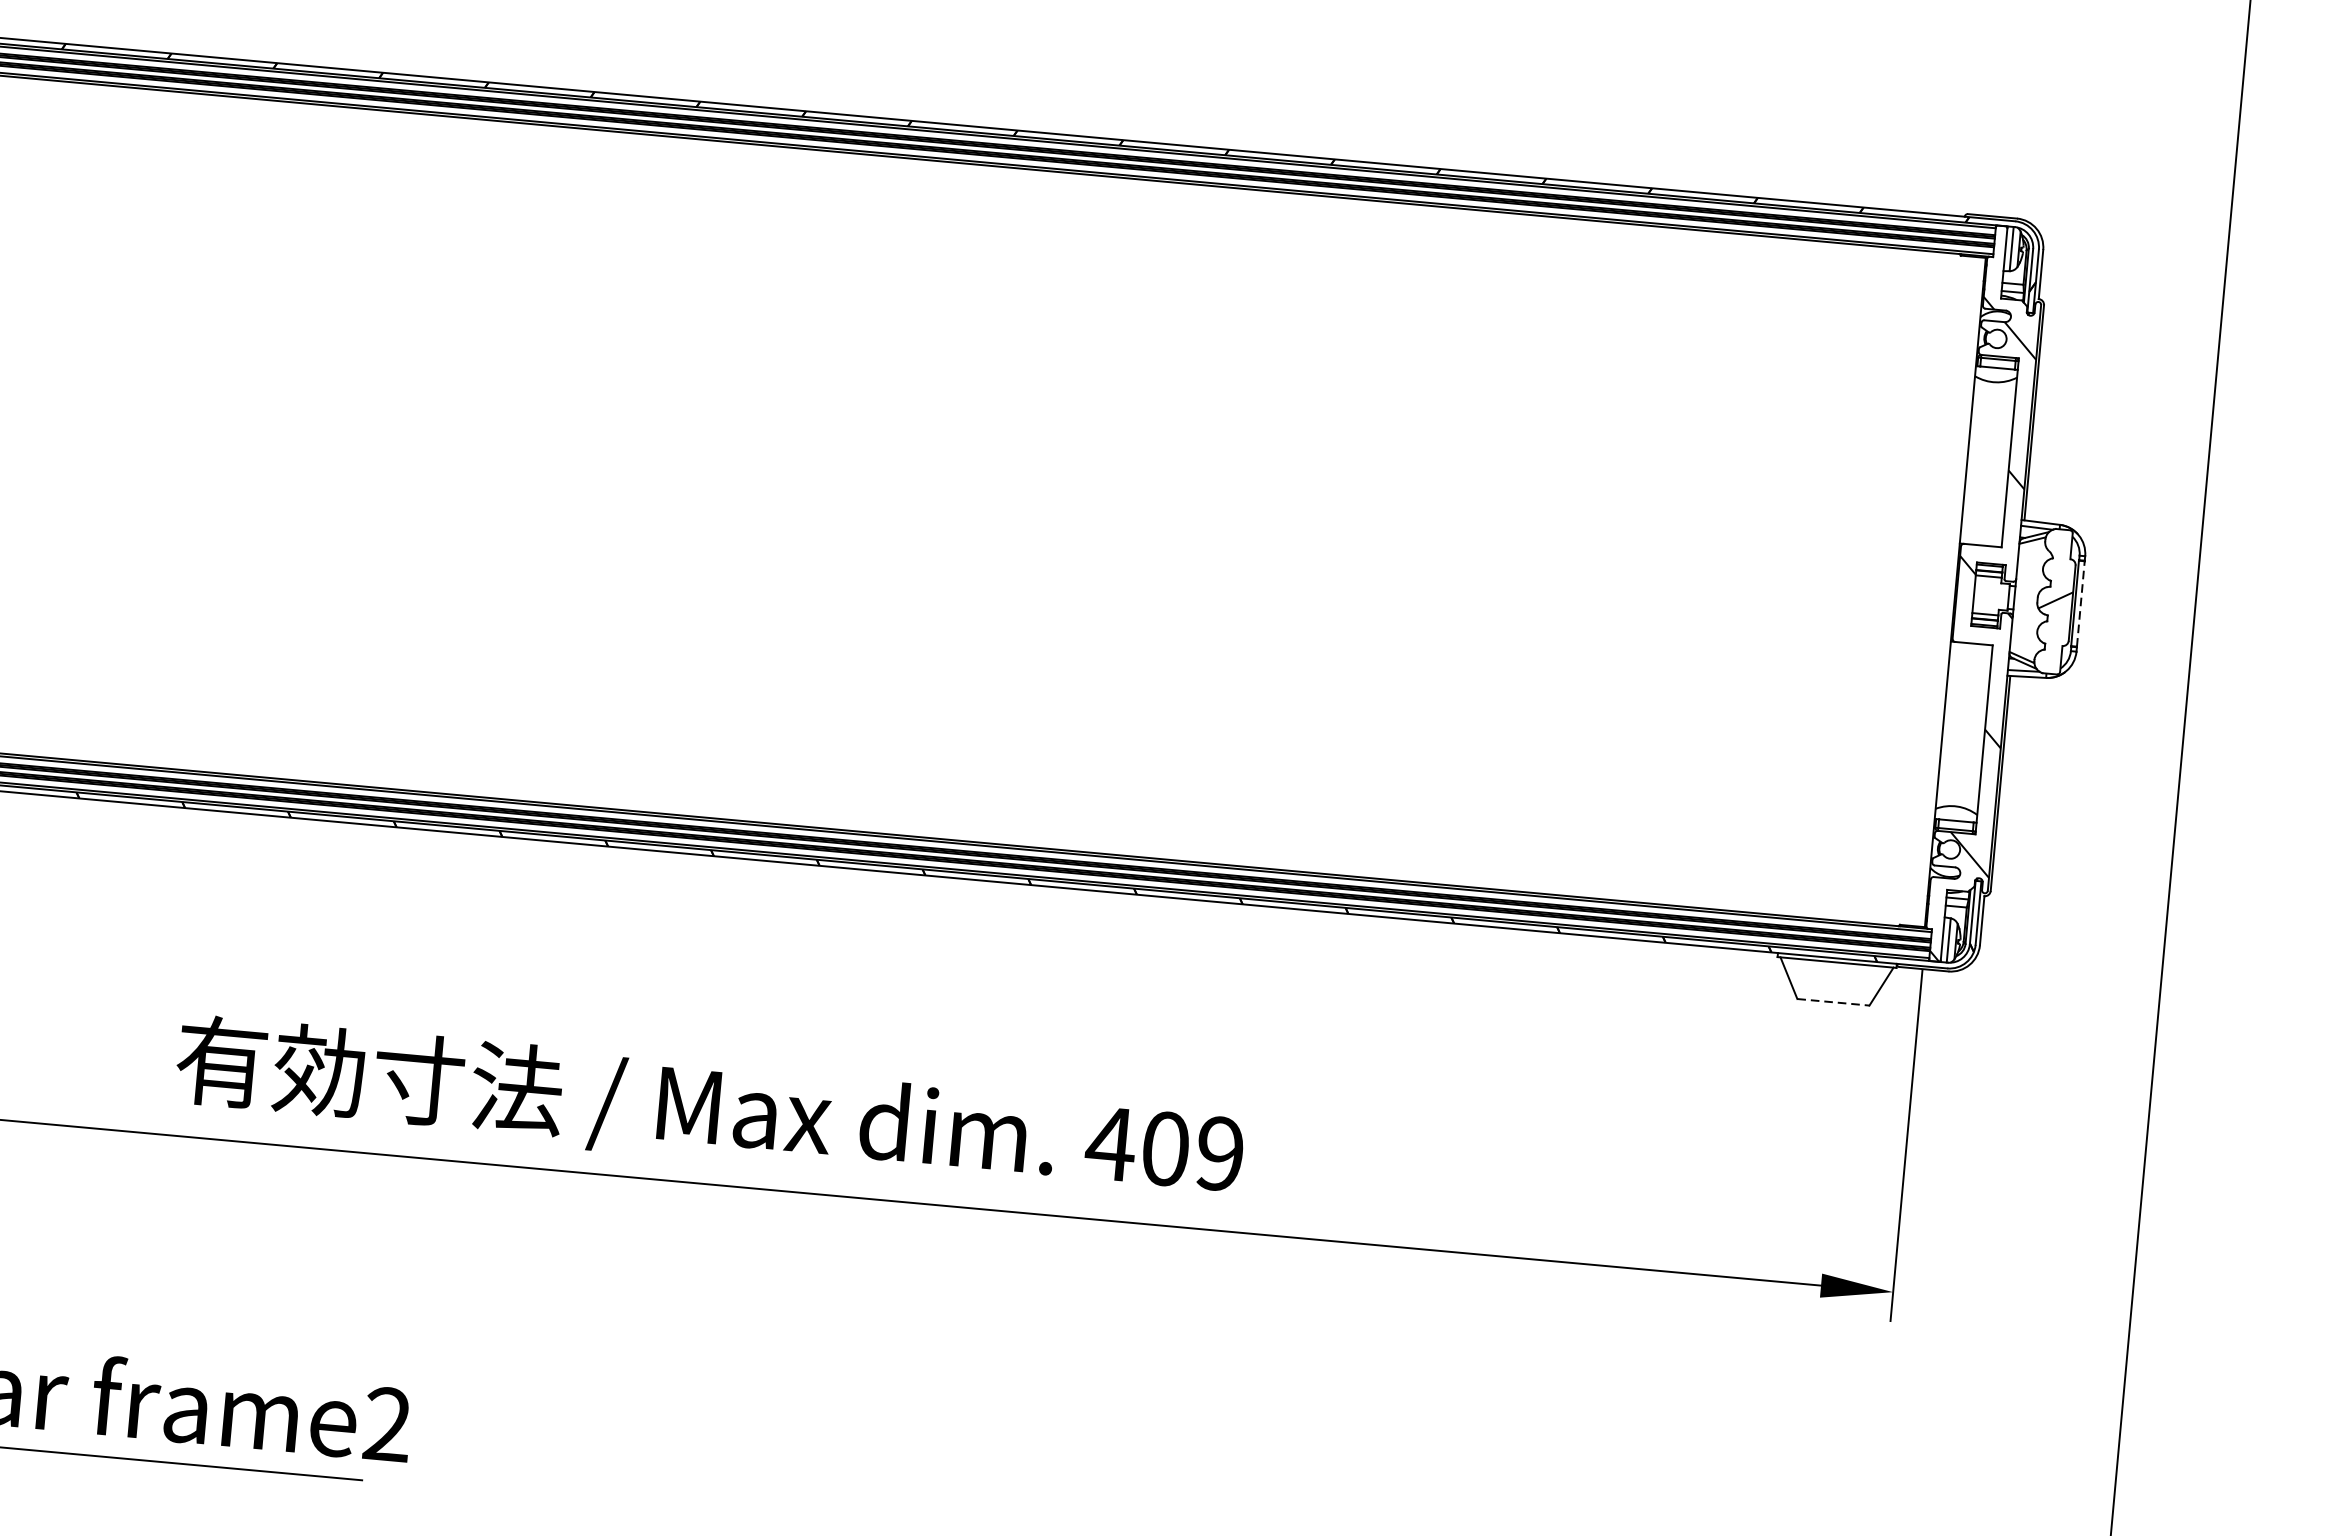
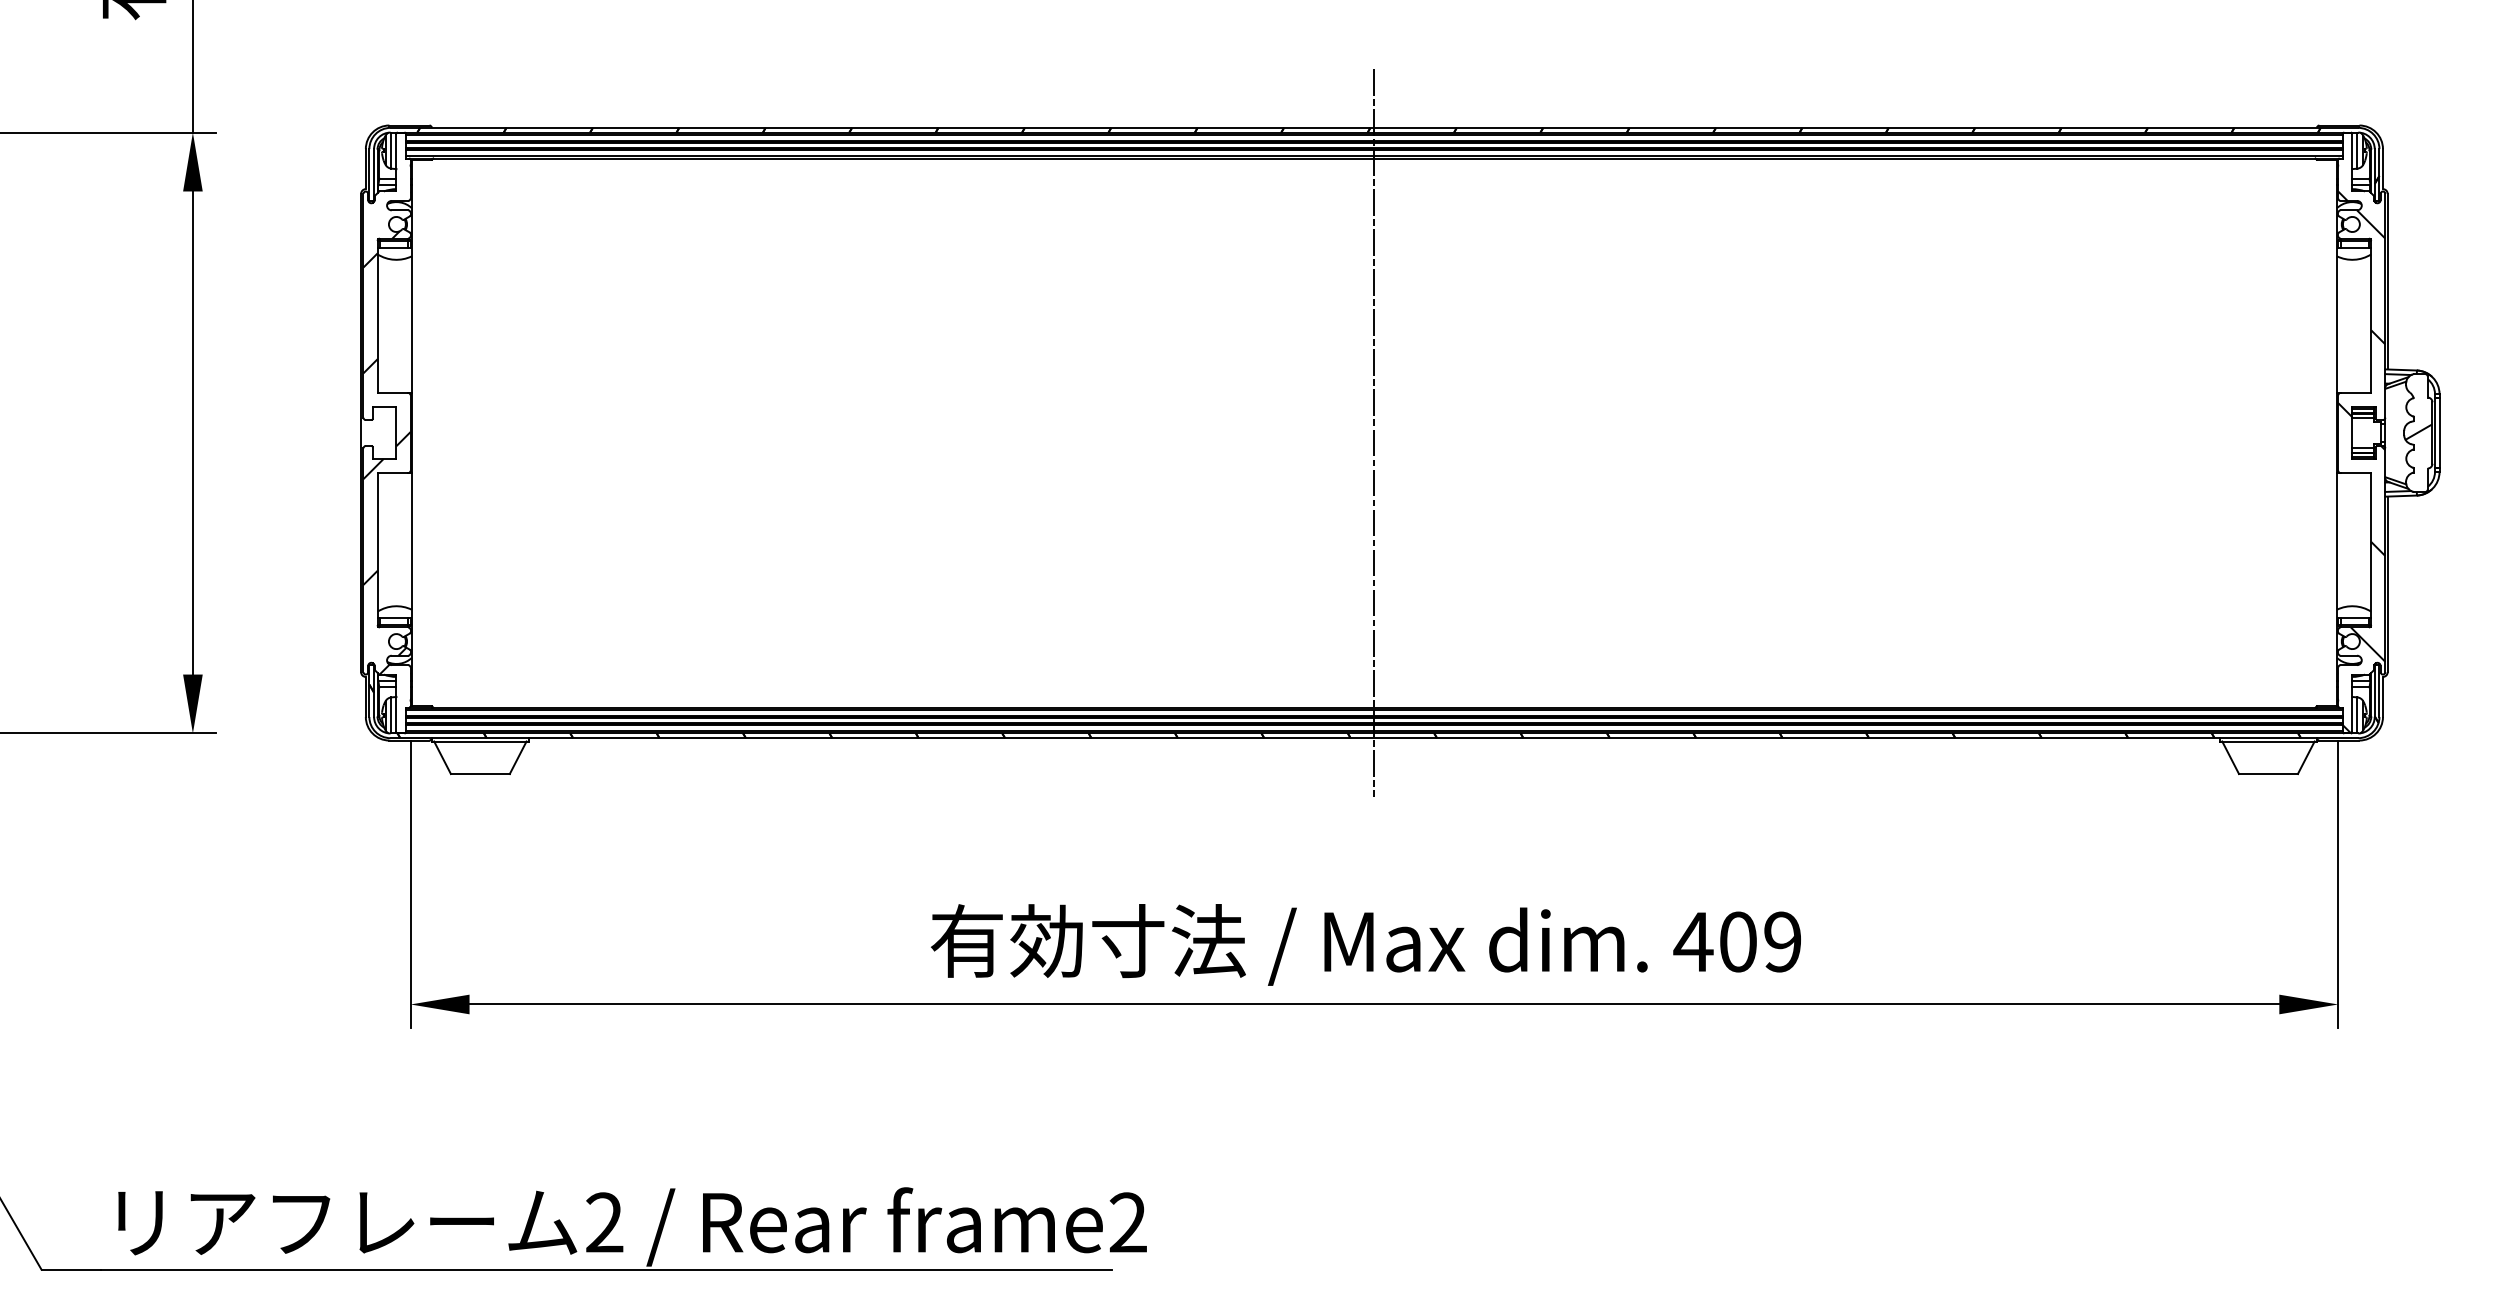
line: (777, 484) -> (1374, 432), added
line: (2080, 604) -> (2439, 433), dashed -> solid
line: (1833, 1002) -> (2268, 774), dashed -> solid

